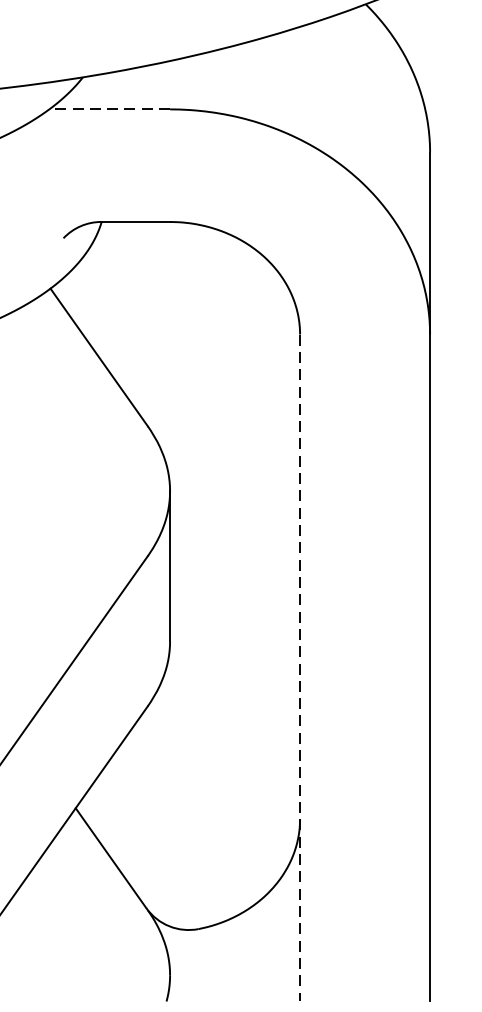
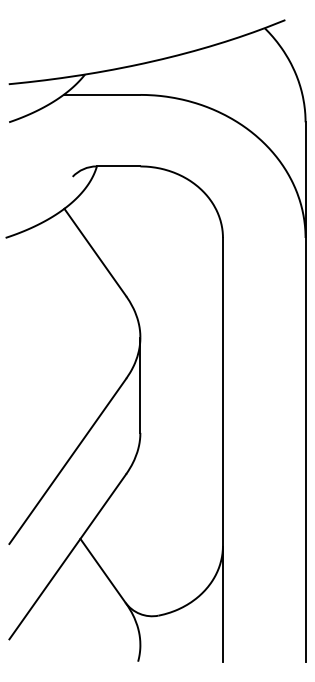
line: (108, 108) -> (101, 94), dashed -> solid
line: (299, 667) -> (222, 449), dashed -> solid

